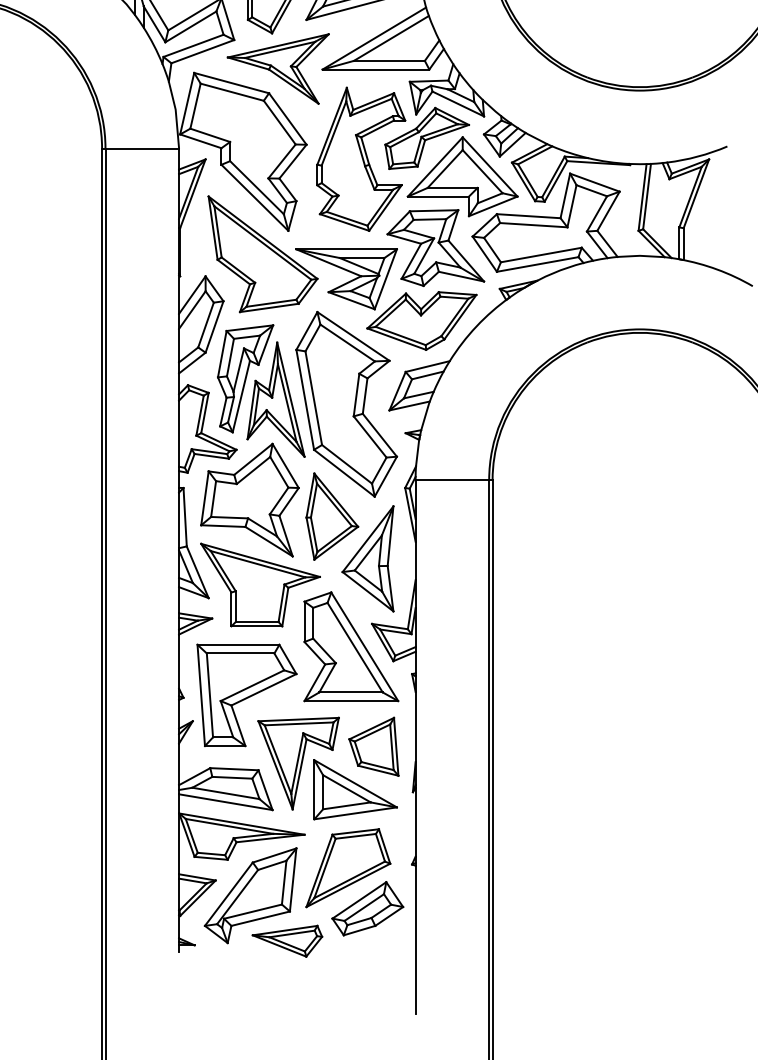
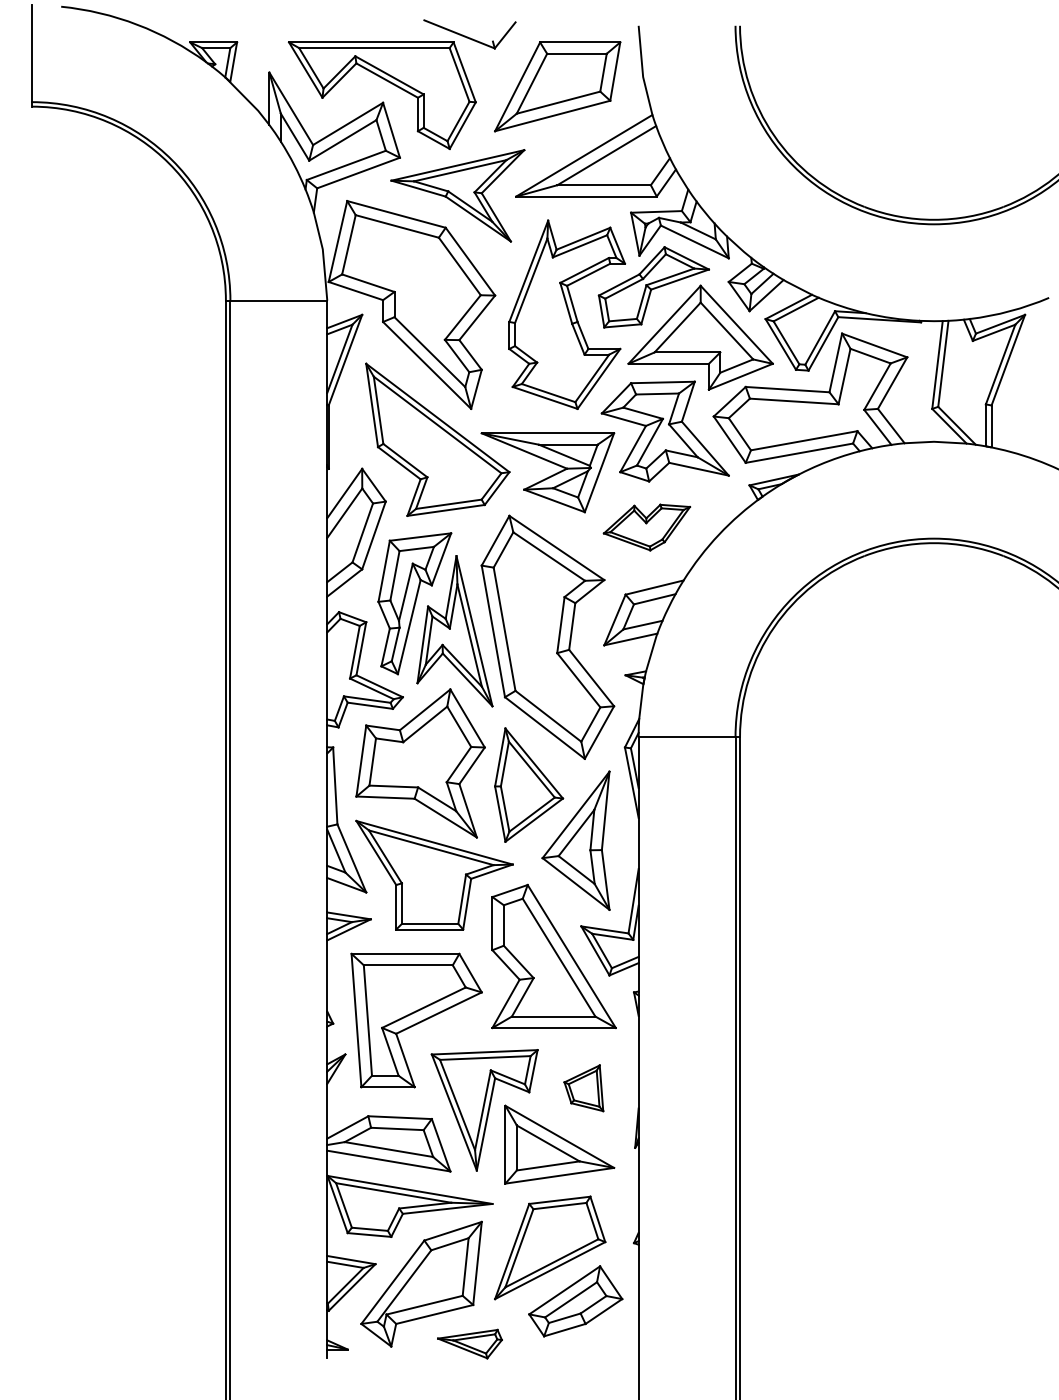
part: (421, 320) -> (646, 527), size x0.6
part: (373, 747) -> (583, 1088), size x0.6
part: (287, 940) -> (469, 1343), size x0.7

